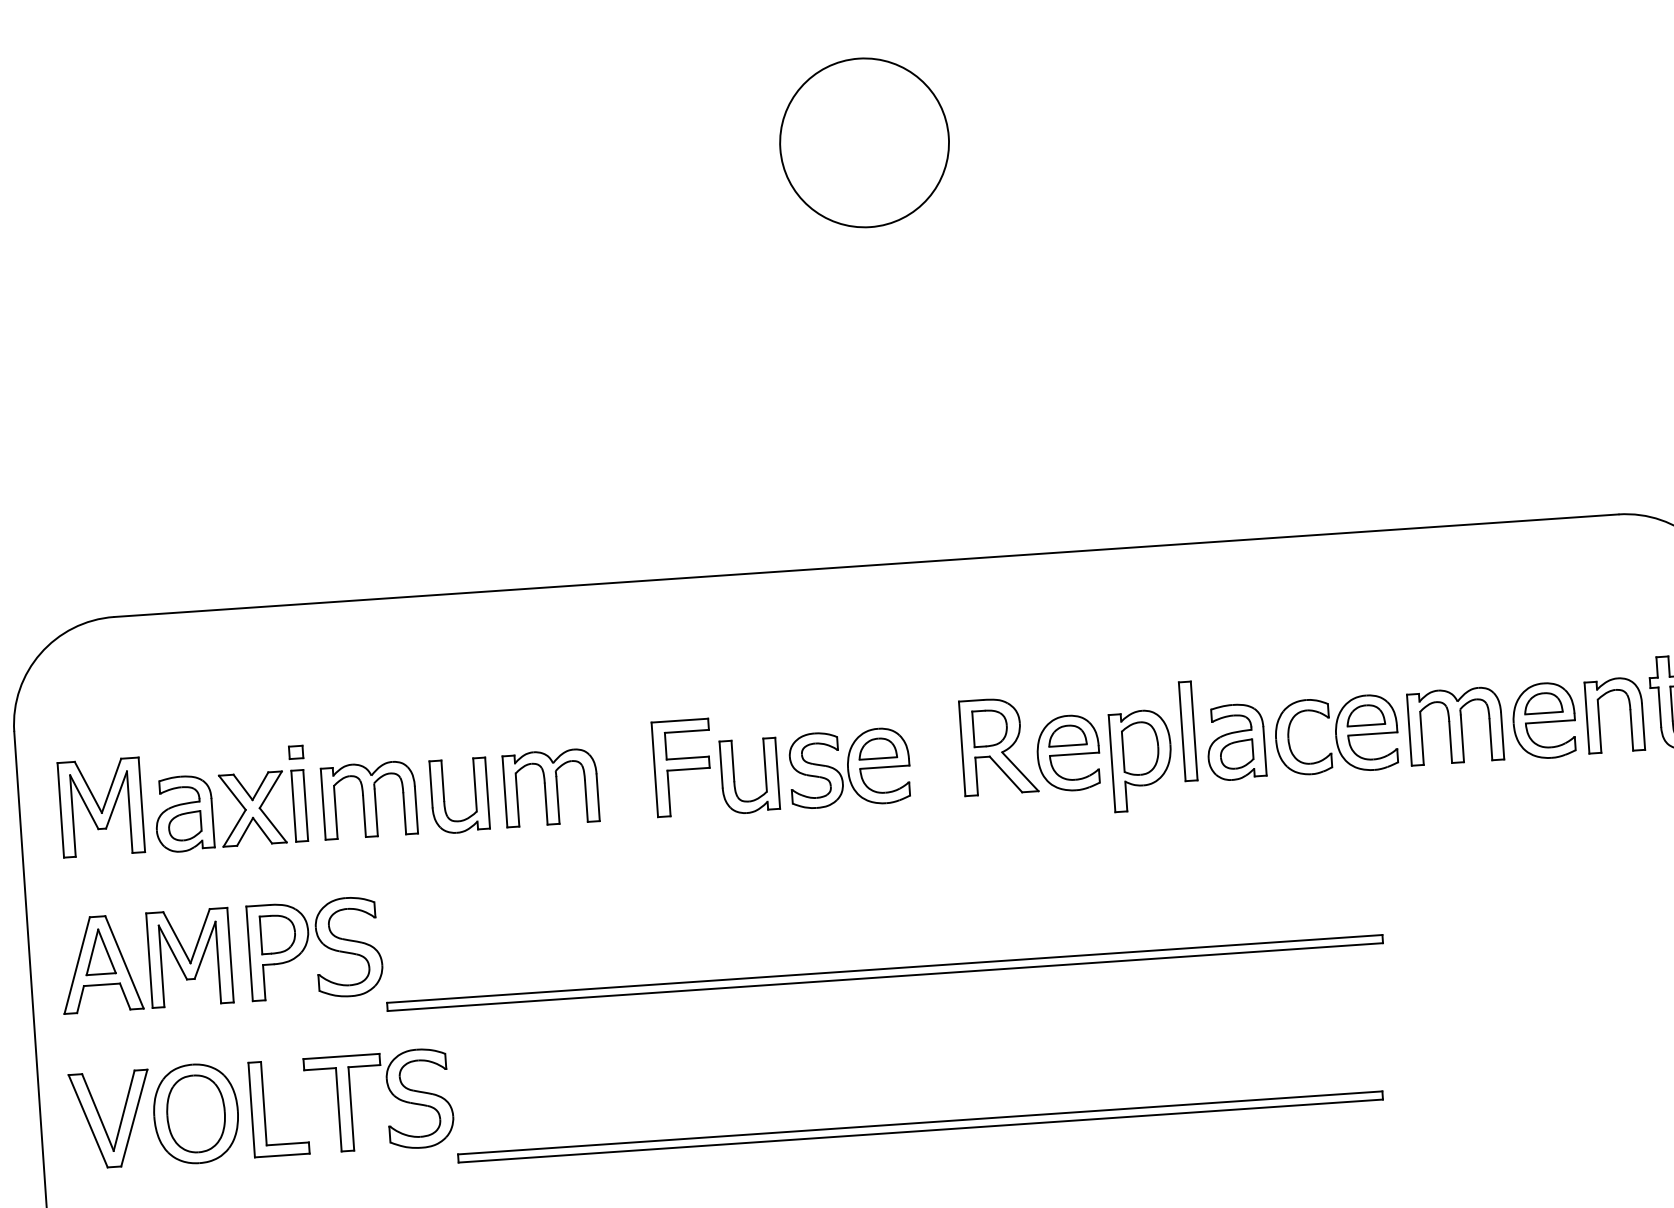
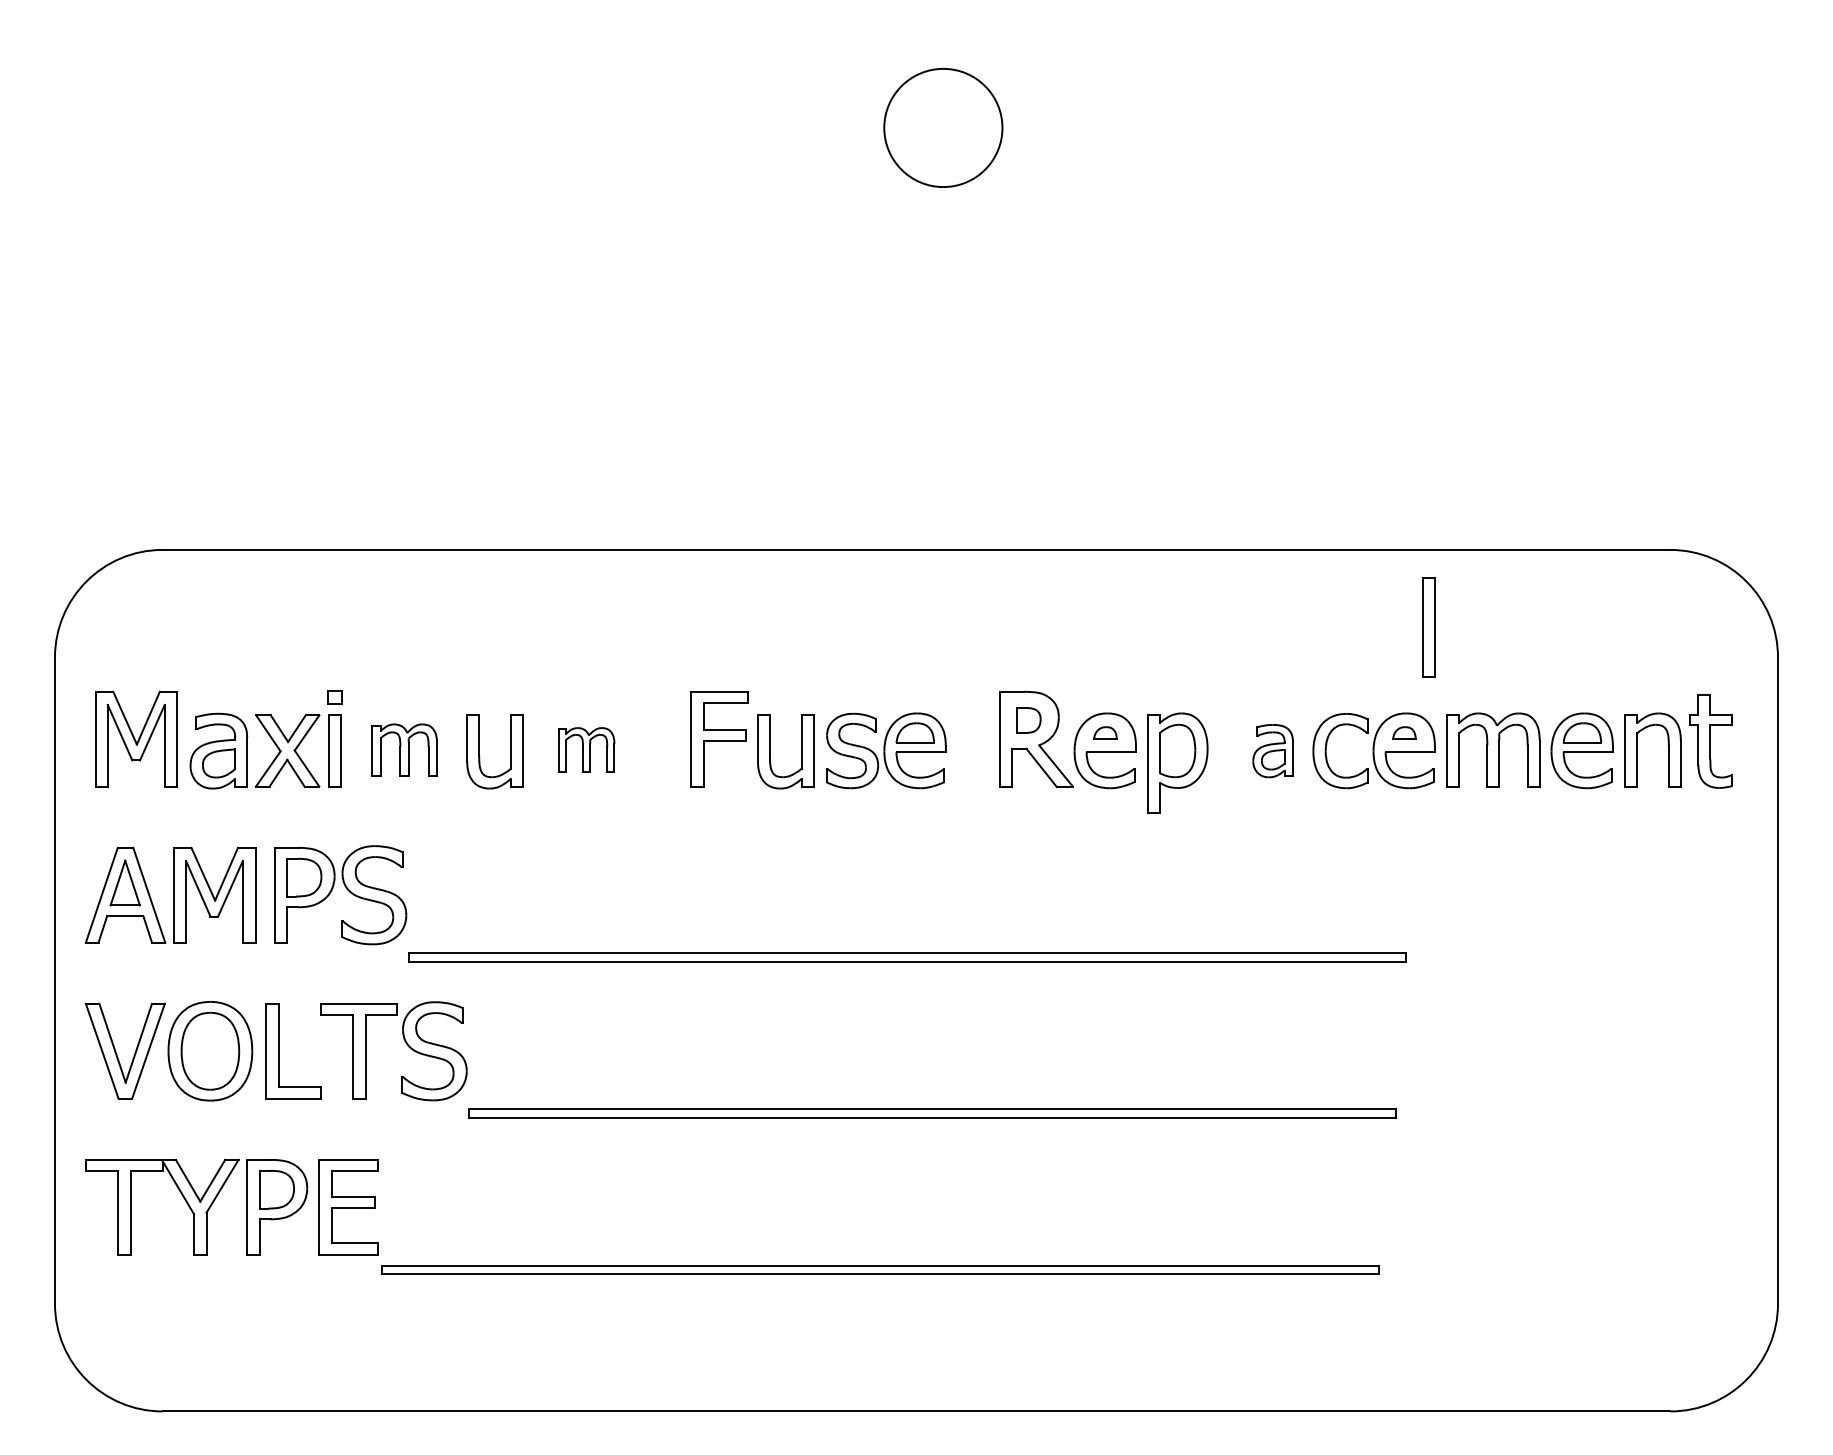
circle: (863, 142) -> (942, 127), size x0.7
part: (1365, 714) -> (1404, 732), size x0.6
part: (989, 728) -> (1028, 720), size x0.7
part: (1187, 731) -> (1428, 627), moved
part: (1067, 734) -> (1105, 732), size x0.6
part: (1235, 741) -> (1272, 750), size x0.7
part: (550, 787) -> (586, 749), size x0.6
part: (369, 799) -> (404, 749), size x0.7

